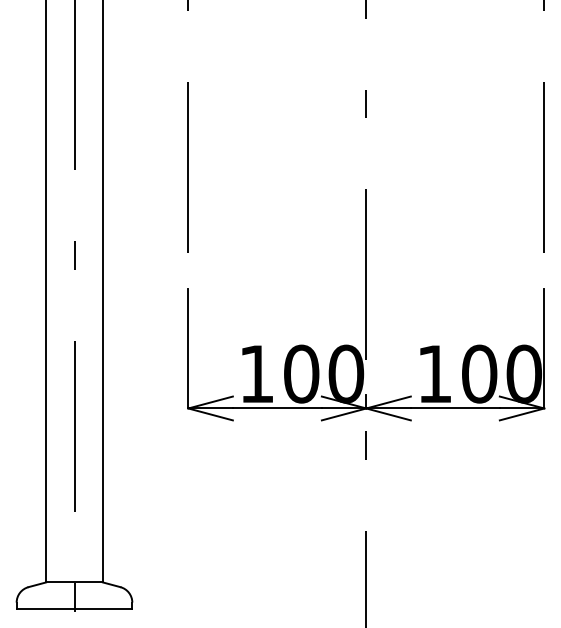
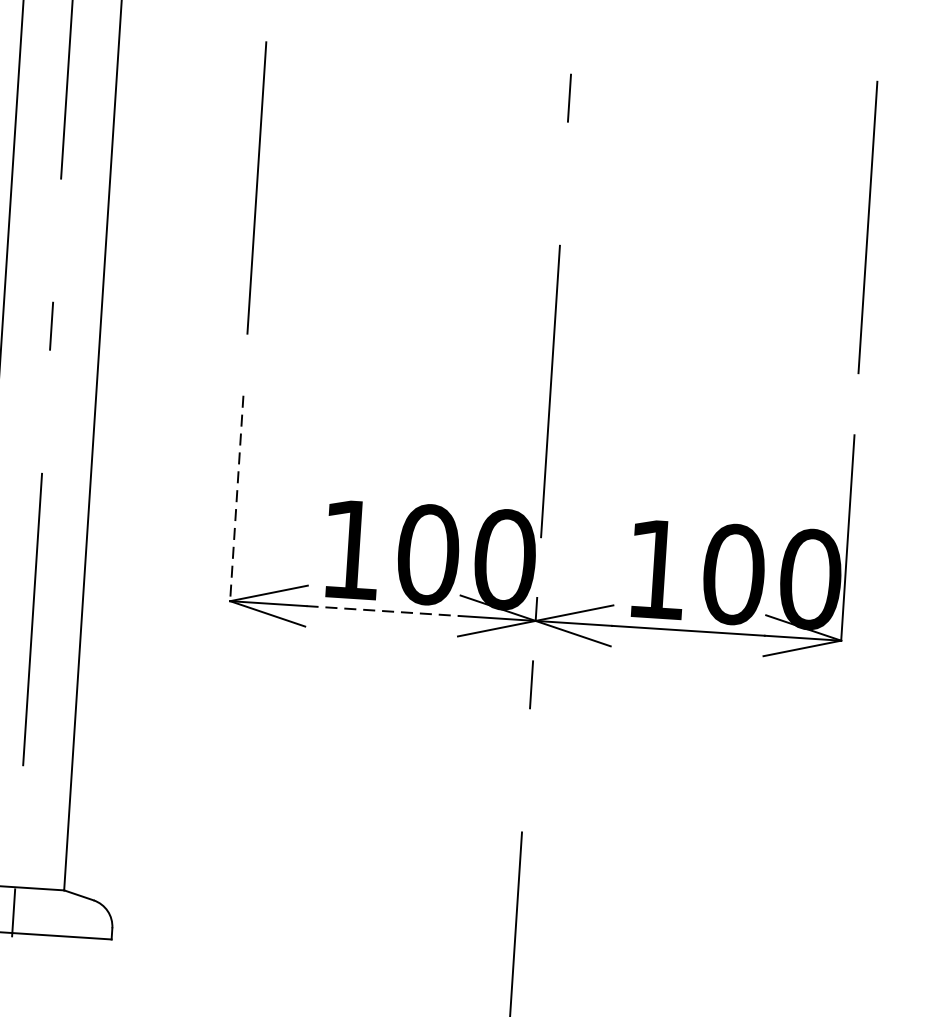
line: (188, 348) -> (236, 498), solid -> dashed
line: (277, 408) -> (383, 611), solid -> dashed

